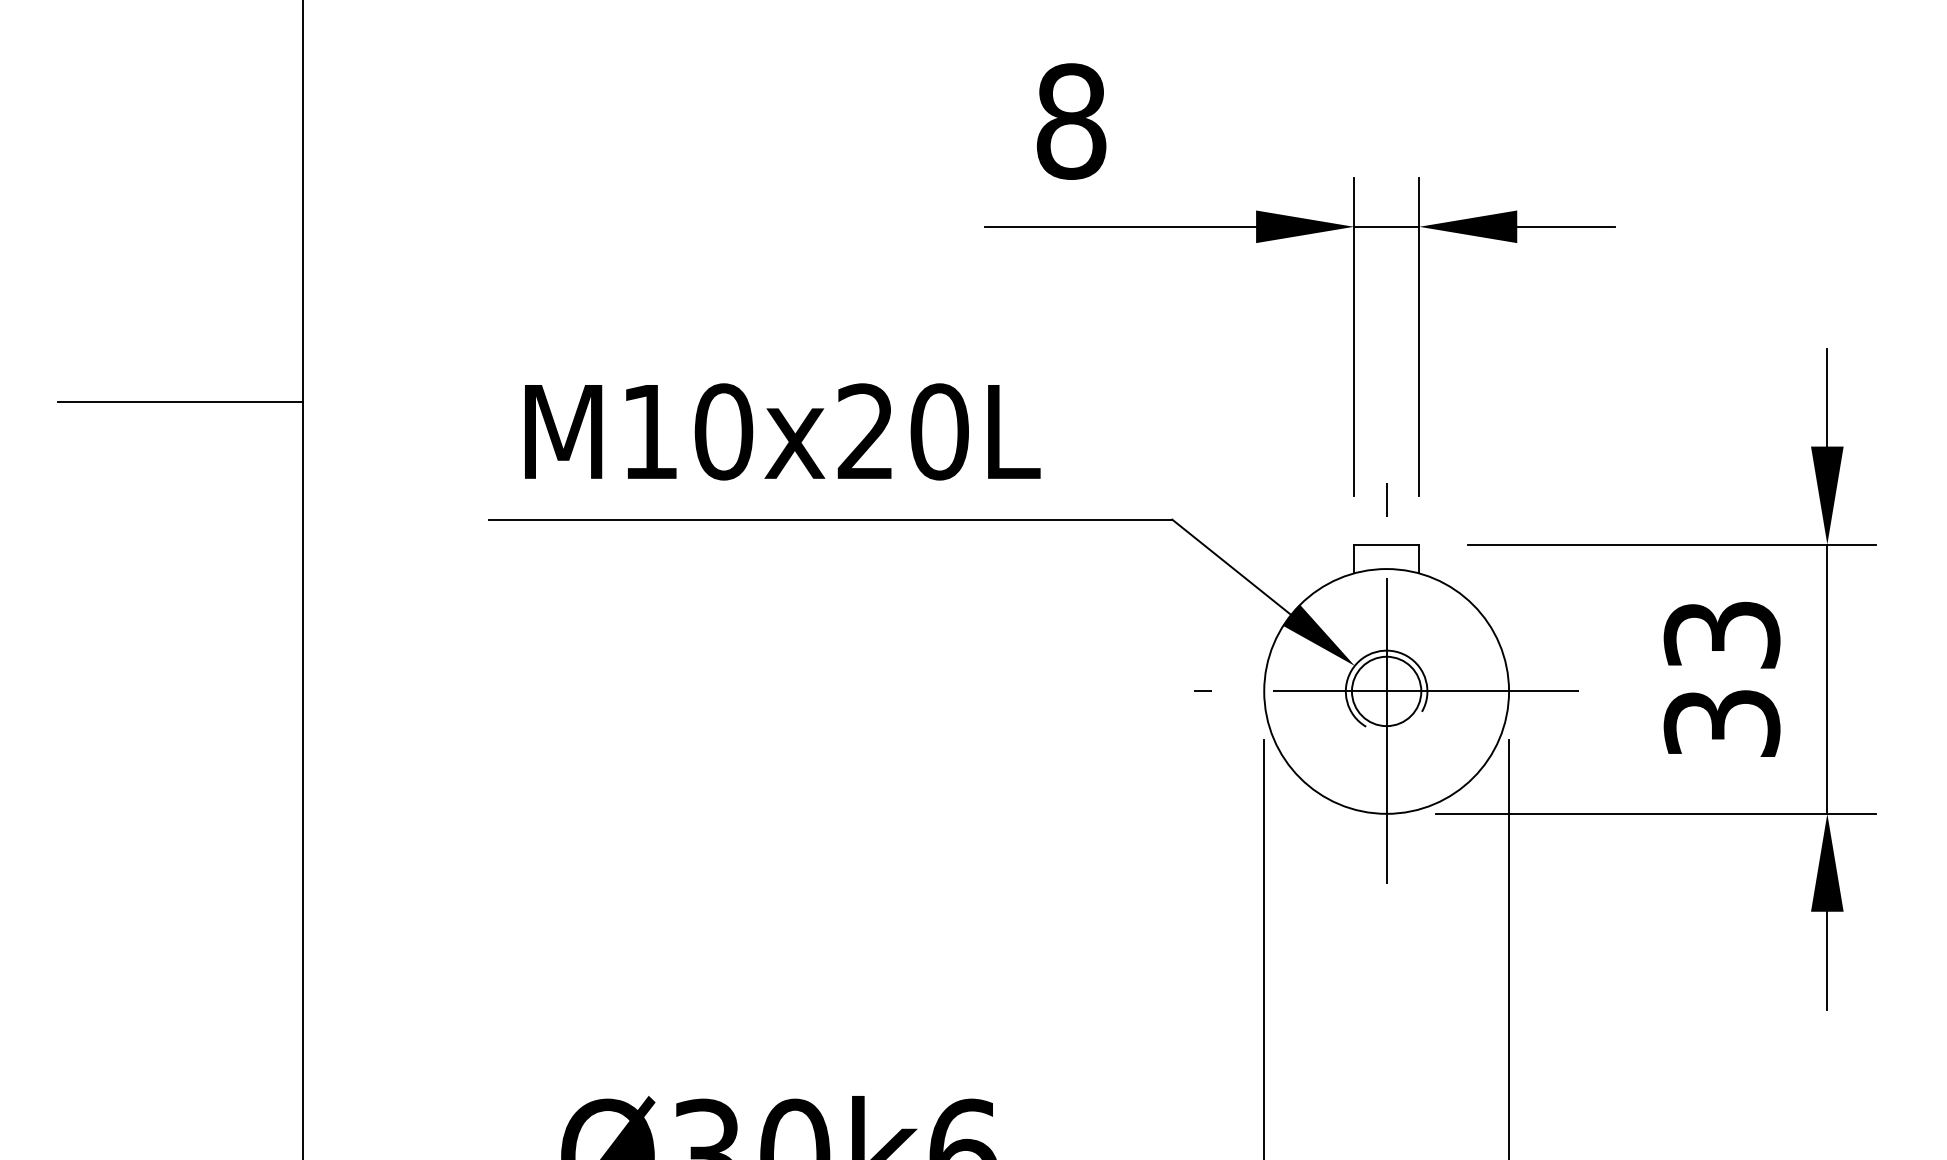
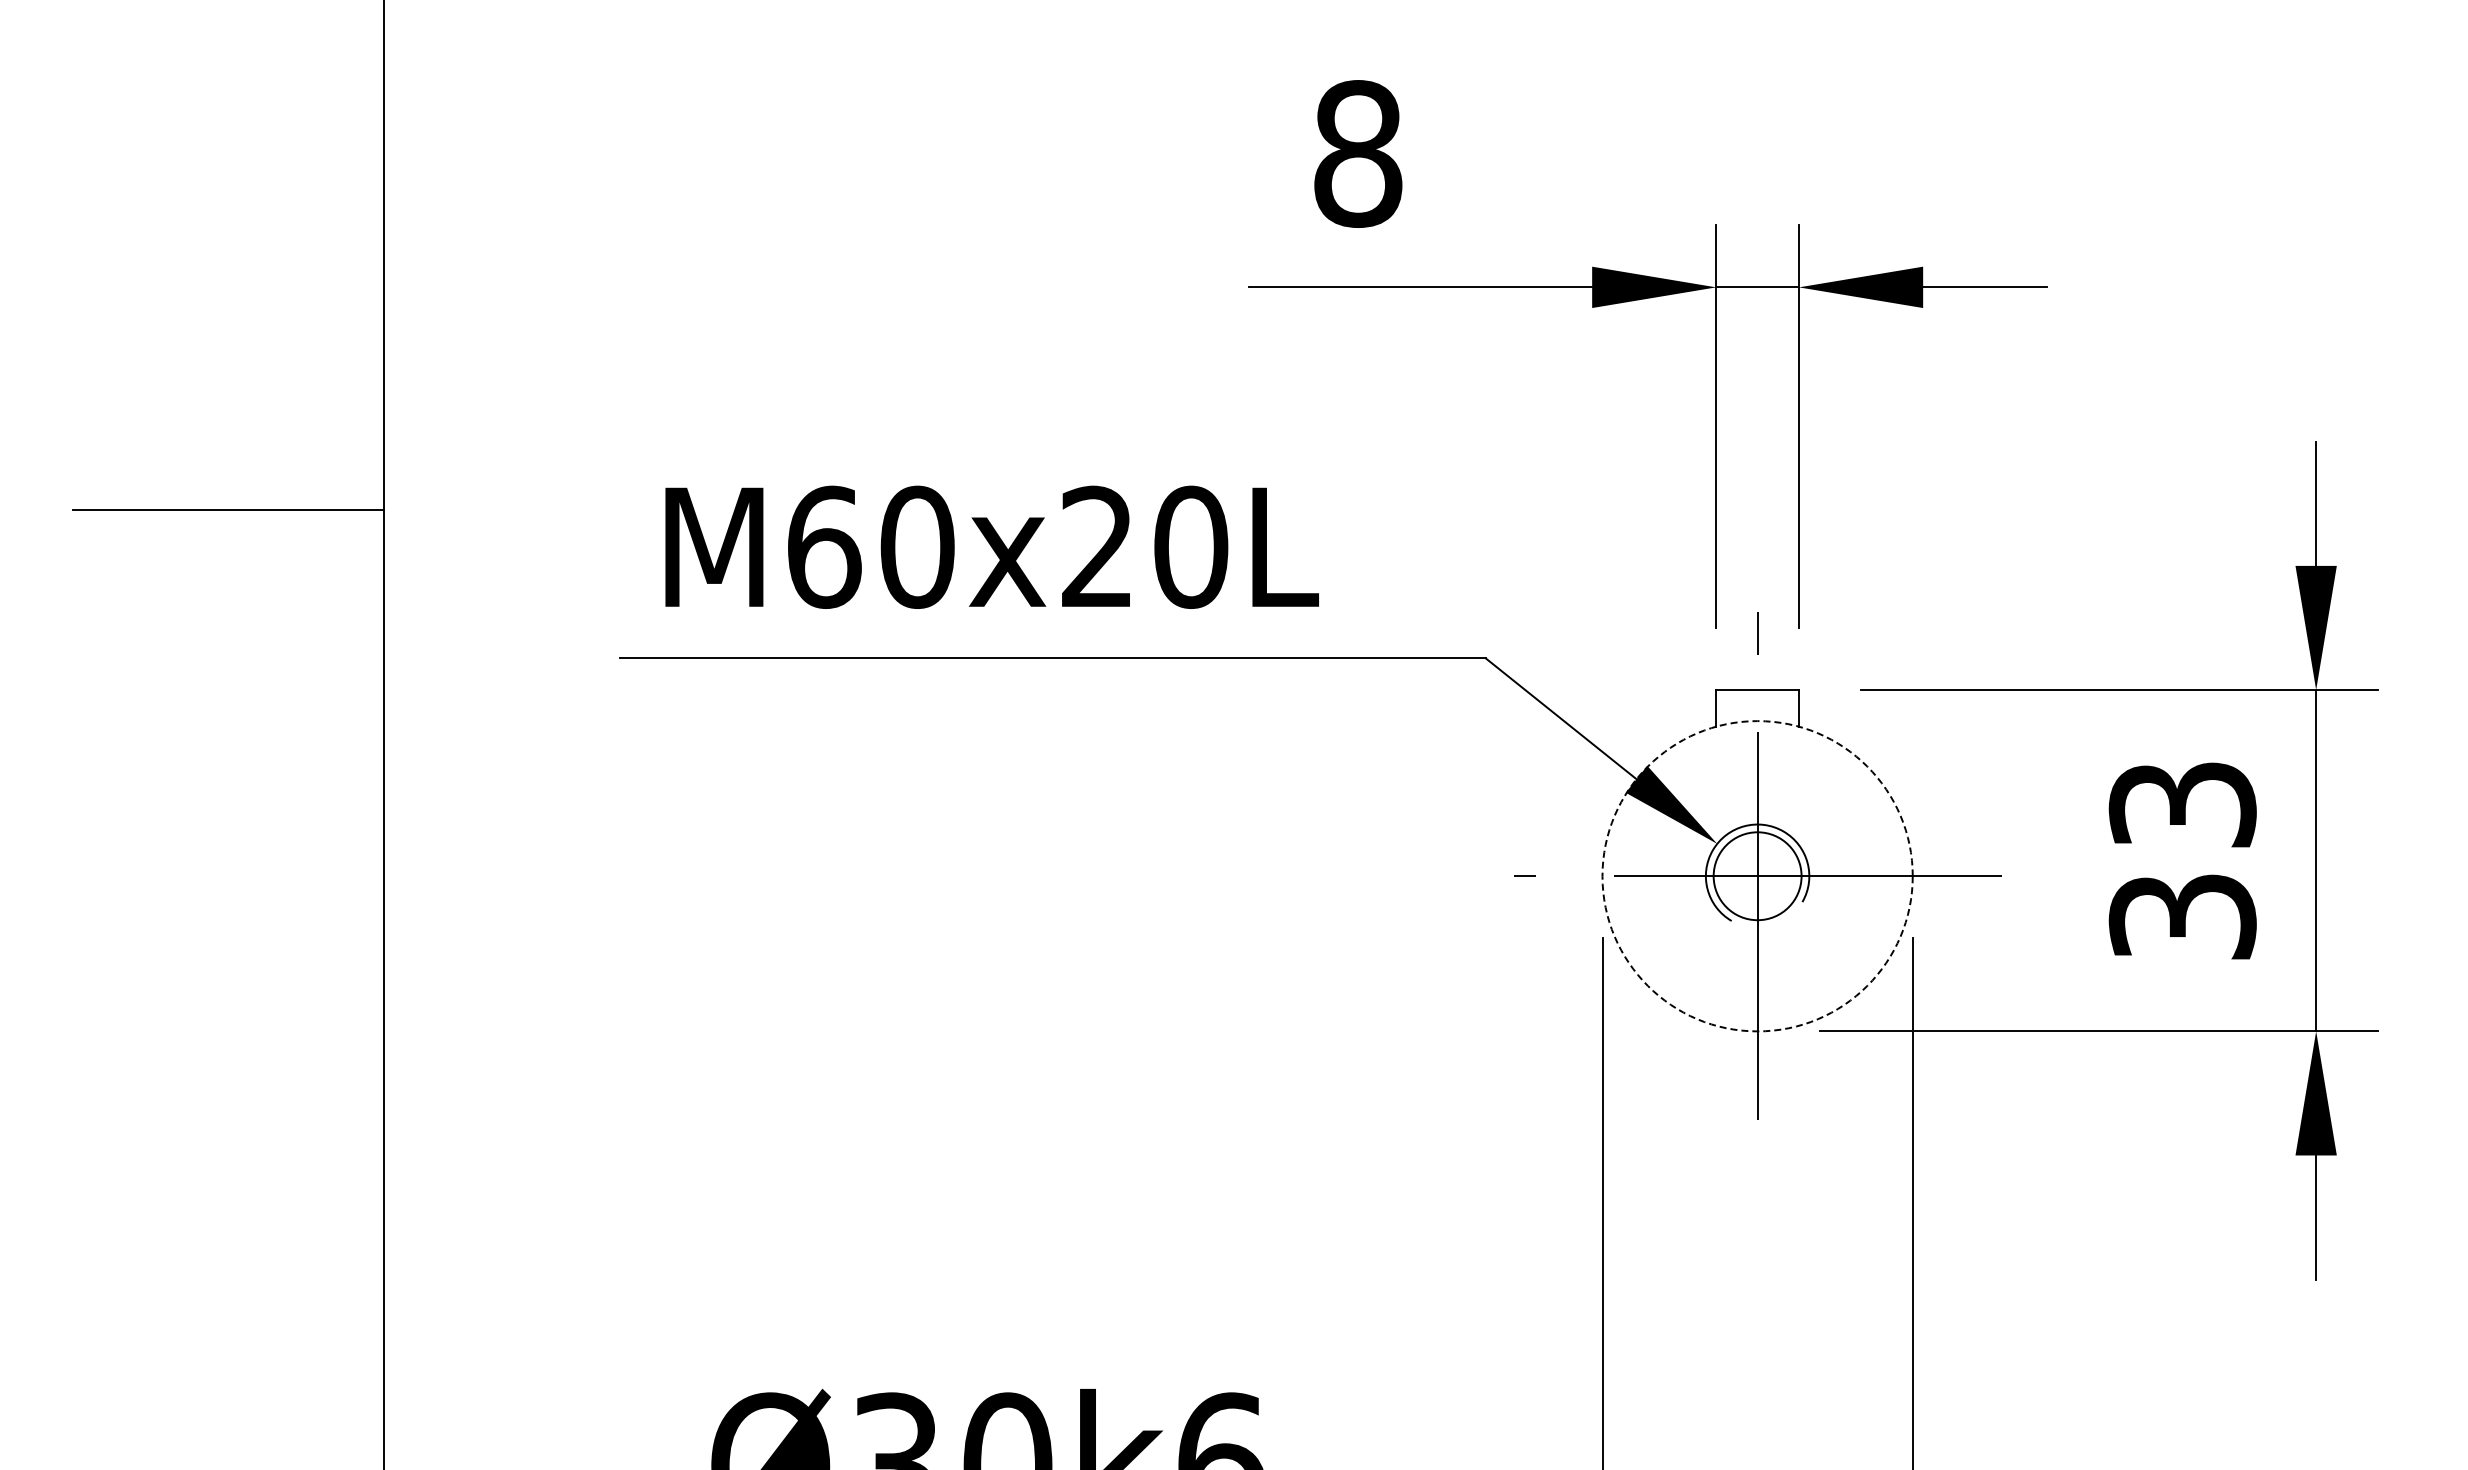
text: (650, 431) -> (824, 546), M10x20L -> M60x20L
circle: (1386, 691) -> (1757, 876), solid -> dashed

